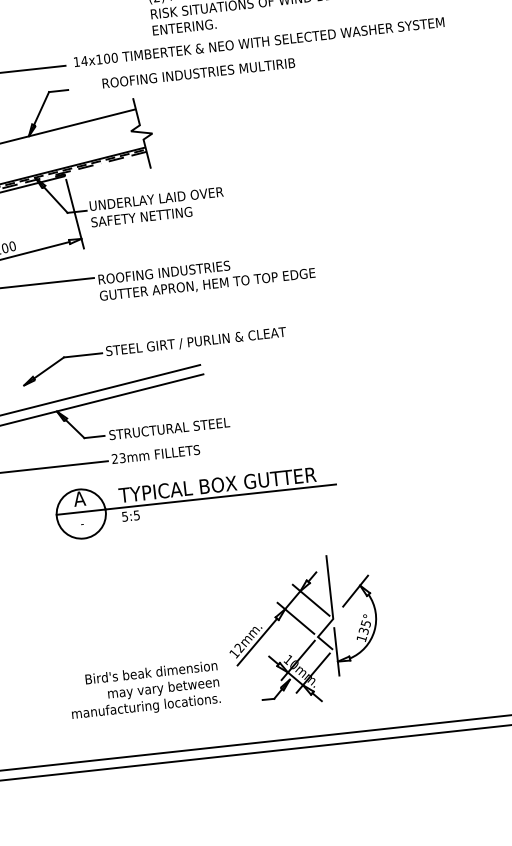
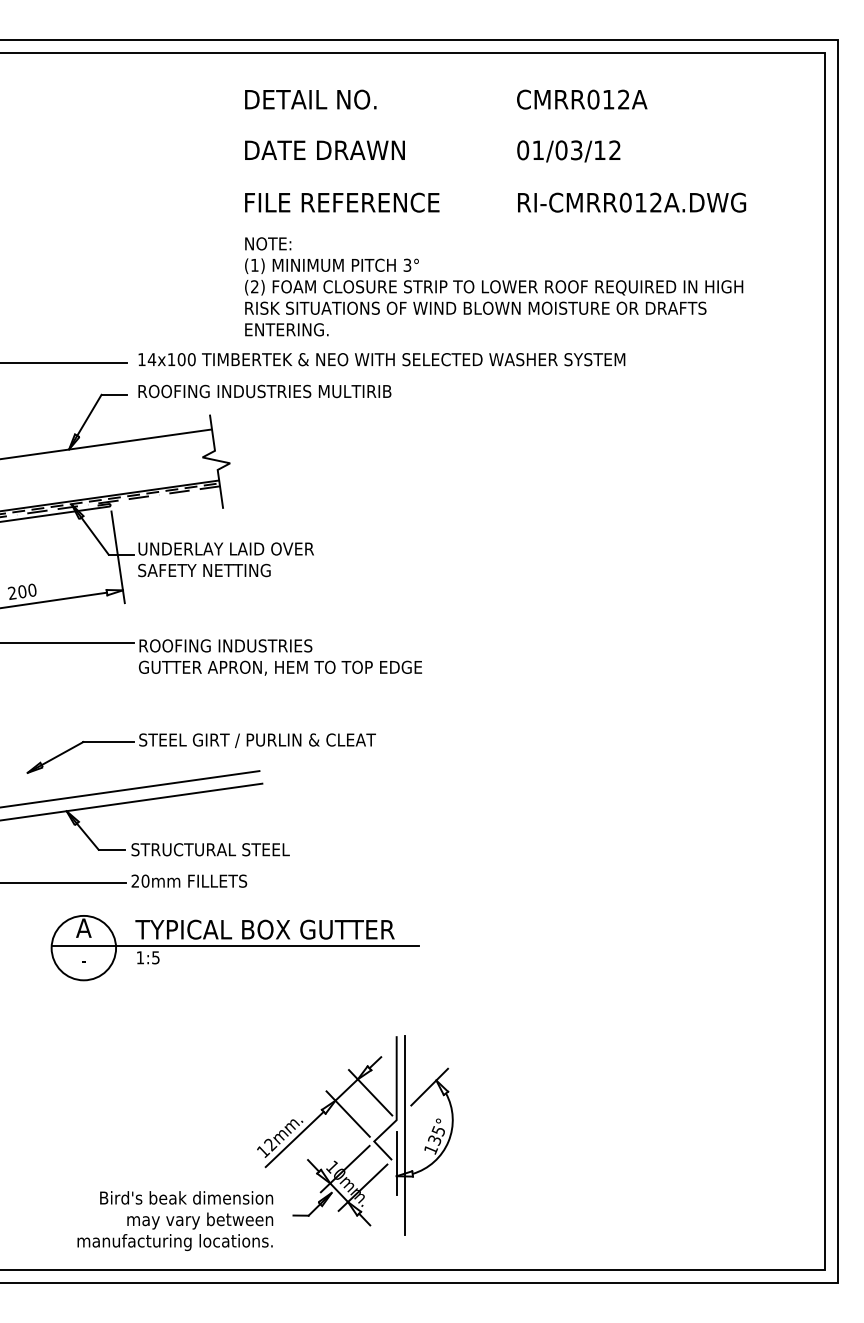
text: (198, 73) -> (264, 391), moved
text: (122, 457) -> (145, 880), 23mm -> 20mm
text: (125, 516) -> (140, 957), 5:5 -> 1:5
line: (341, 629) -> (405, 1135), added
text: (144, 690) -> (175, 1220), moved

